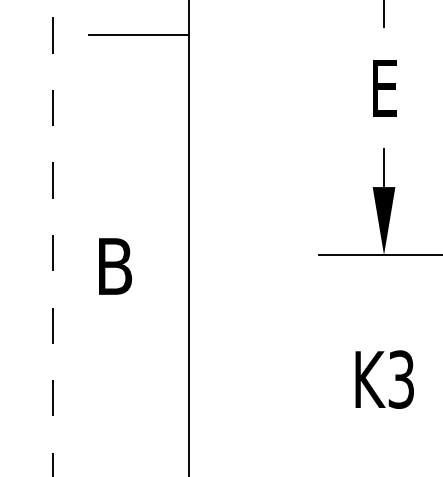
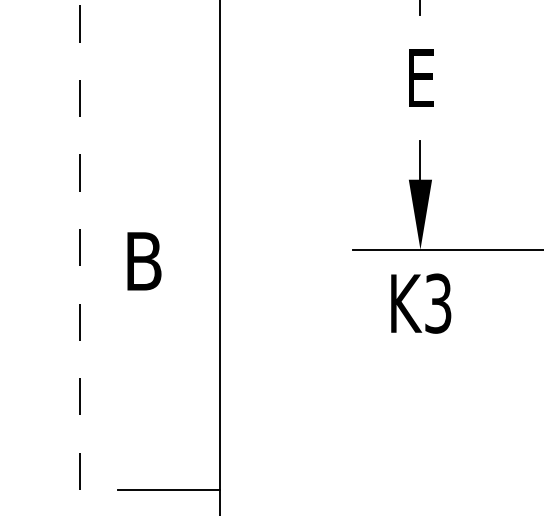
line: (138, 35) -> (168, 23), removed
text: (385, 379) -> (421, 303), moved

